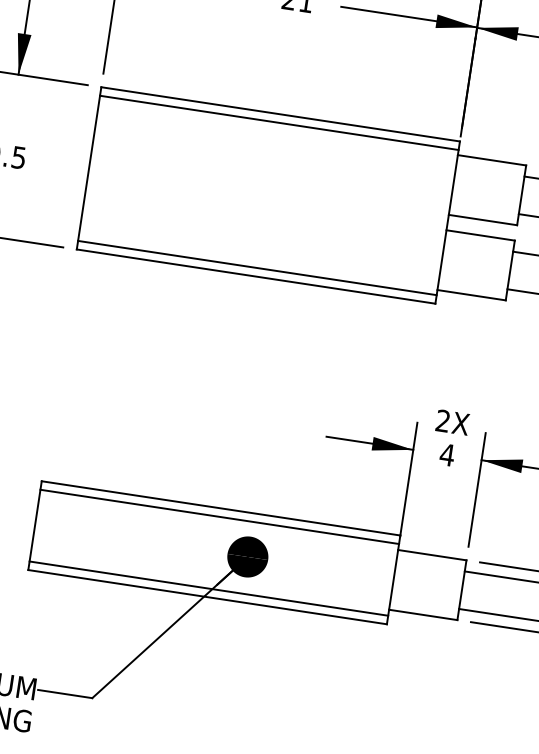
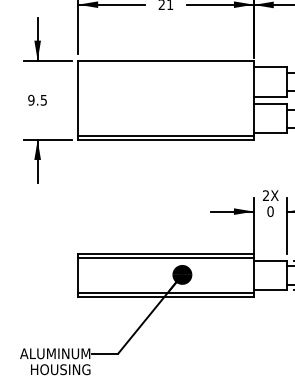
line: (278, 122) -> (165, 64), removed
text: (447, 454) -> (270, 211), 4 -> 0

